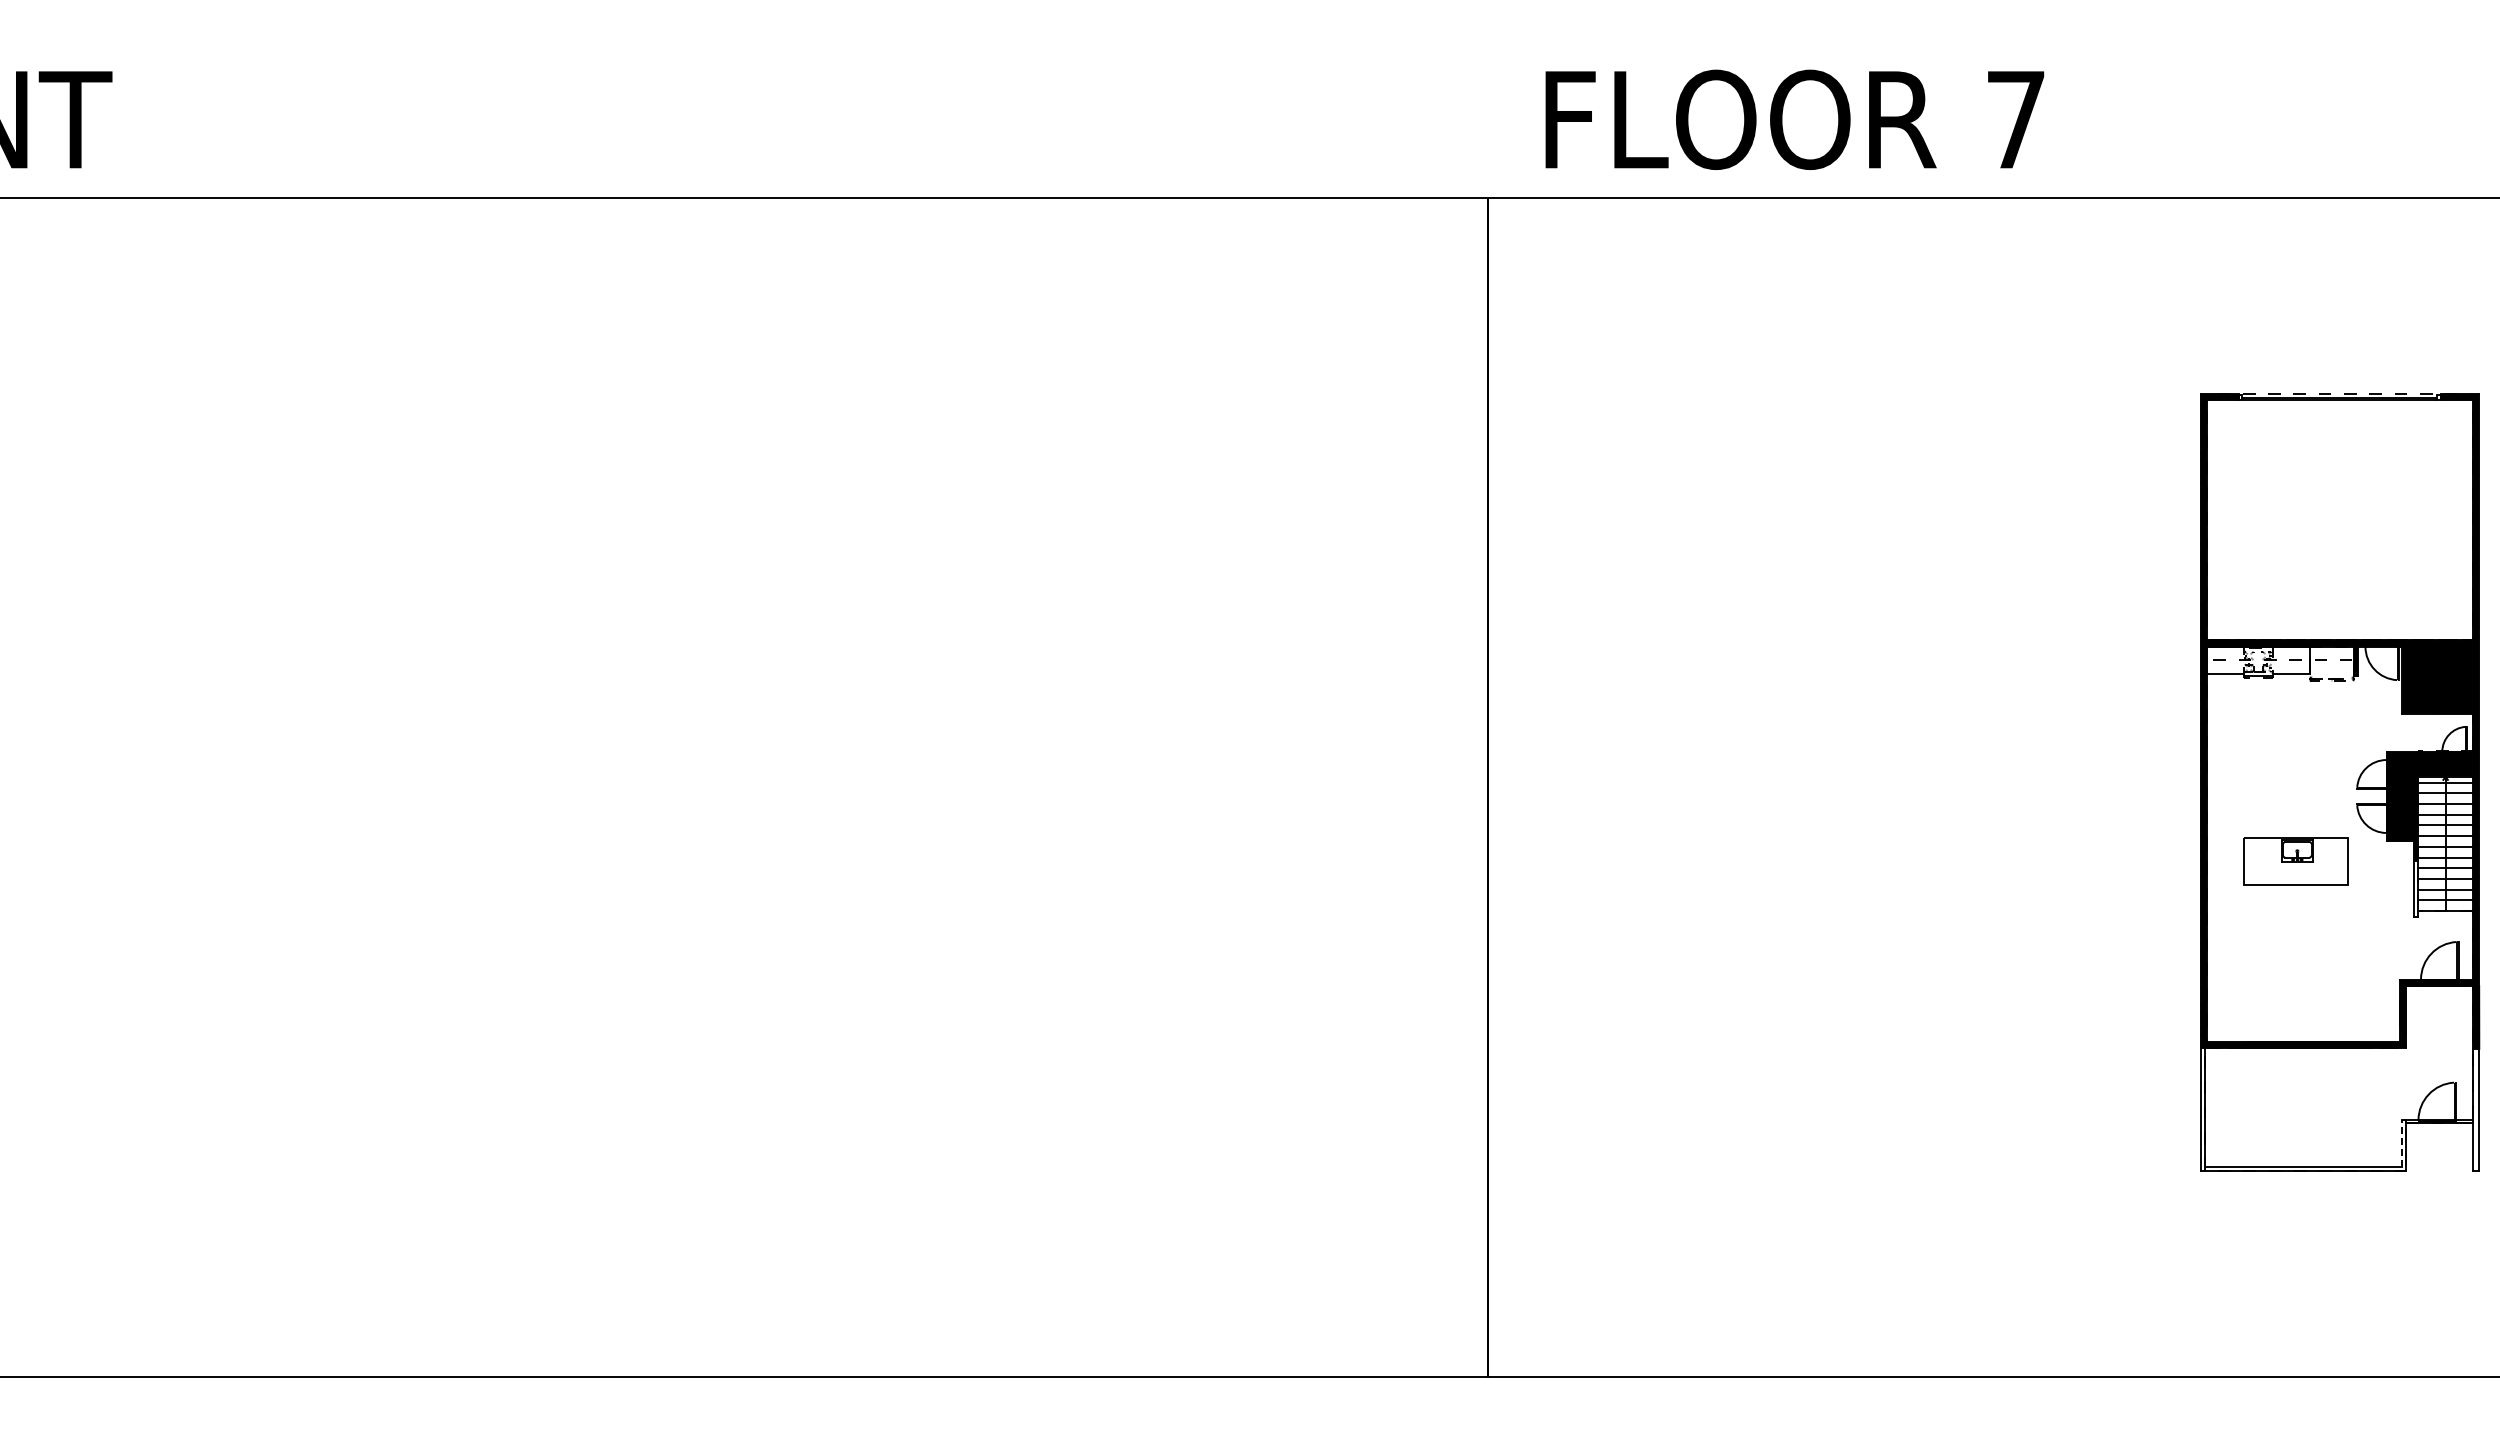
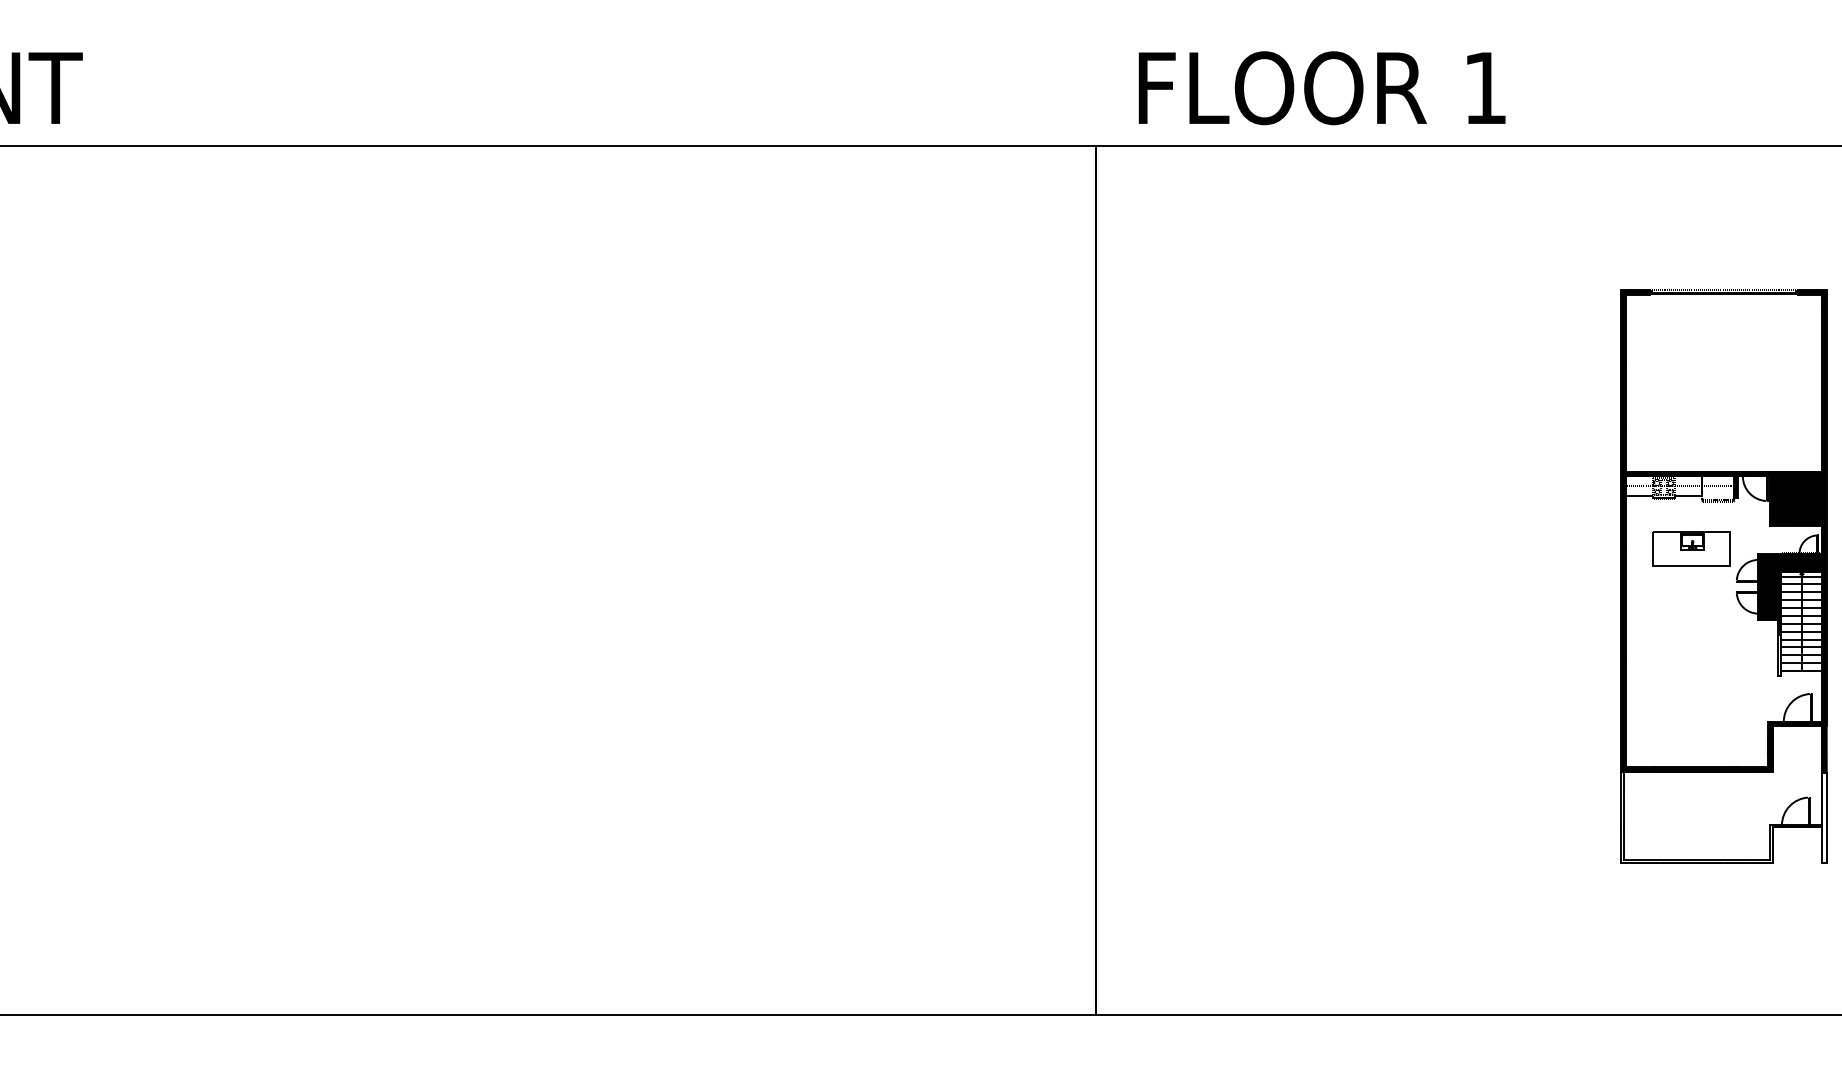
text: (2016, 119) -> (1485, 87), 7 -> 1
part: (2295, 861) -> (1691, 549), moved
line: (2401, 1143) -> (1769, 842), dashed -> solid

